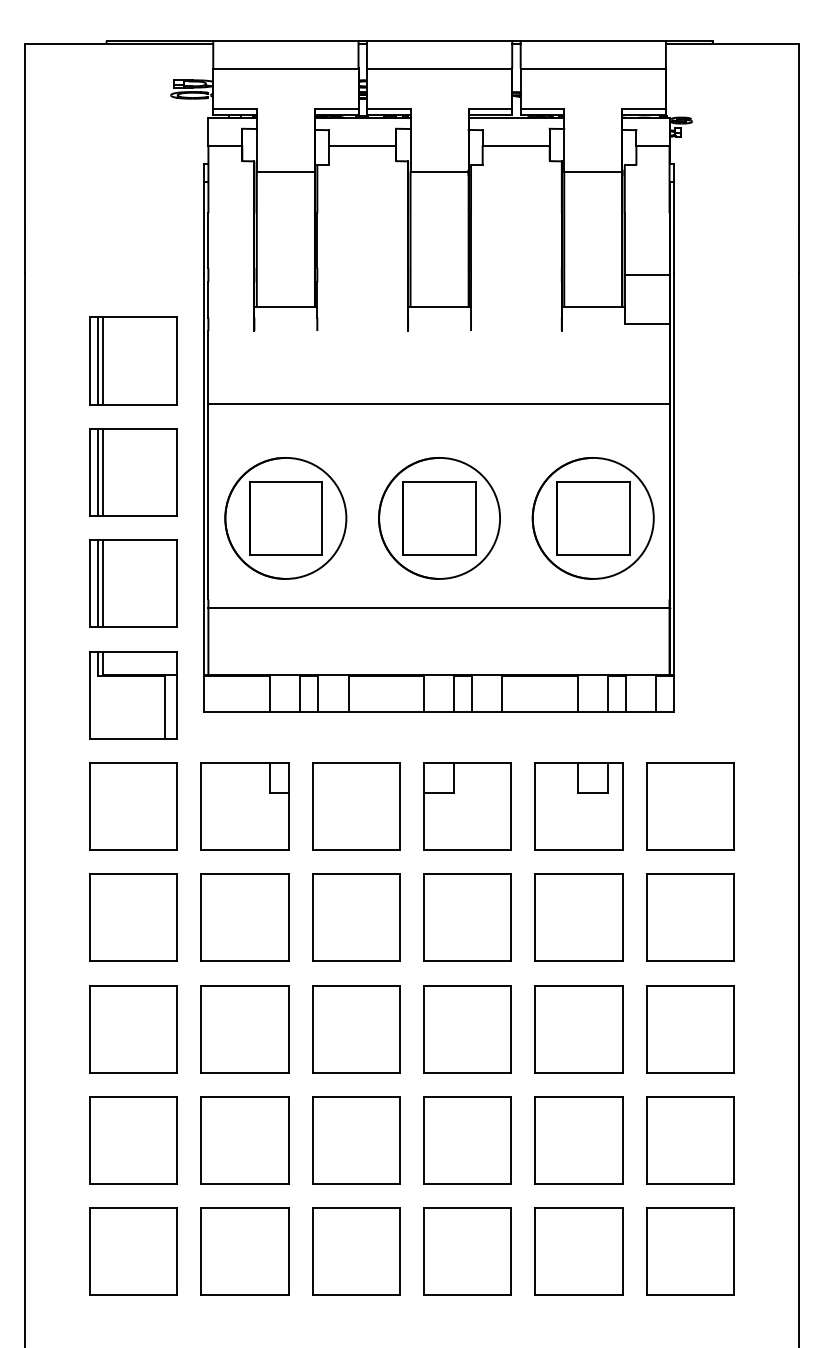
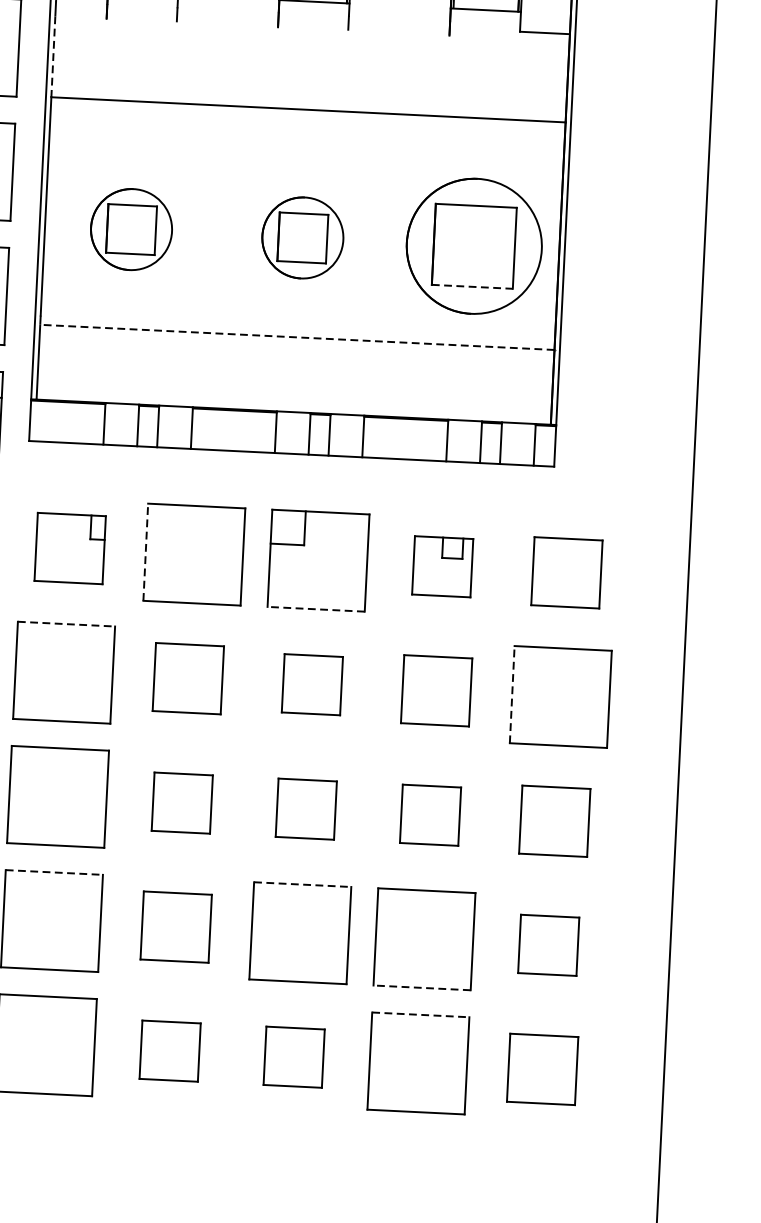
line: (208, 367) -> (53, 57), solid -> dashed
part: (285, 518) -> (131, 229), size x0.6
part: (439, 518) -> (302, 238), size x0.6
line: (593, 554) -> (472, 286), solid -> dashed
line: (438, 607) -> (296, 337), solid -> dashed
part: (244, 806) -> (69, 548), size x0.7
line: (312, 806) -> (145, 552), solid -> dashed
part: (578, 806) -> (442, 566), size x0.6
part: (690, 806) -> (567, 572), size x0.7
line: (467, 850) -> (315, 609), solid -> dashed
line: (244, 874) -> (65, 624), solid -> dashed
part: (356, 917) -> (188, 678), size x0.7
part: (467, 917) -> (312, 684), size x0.6
part: (578, 917) -> (436, 690), size x0.7
line: (646, 917) -> (511, 694), solid -> dashed
part: (356, 1029) -> (182, 803), size x0.6
part: (467, 1029) -> (306, 809), size x0.6
part: (578, 1029) -> (429, 815), size x0.6
part: (690, 1029) -> (554, 821), size x0.7
line: (244, 1096) -> (53, 871), solid -> dashed
line: (467, 1096) -> (302, 884), solid -> dashed
part: (356, 1140) -> (176, 927), size x0.7
part: (690, 1140) -> (548, 945), size x0.6
line: (579, 1184) -> (422, 988), solid -> dashed
line: (579, 1208) -> (421, 1015), solid -> dashed
part: (356, 1251) -> (170, 1050), size x0.6
part: (467, 1251) -> (294, 1056), size x0.6
part: (690, 1251) -> (542, 1069), size x0.7

